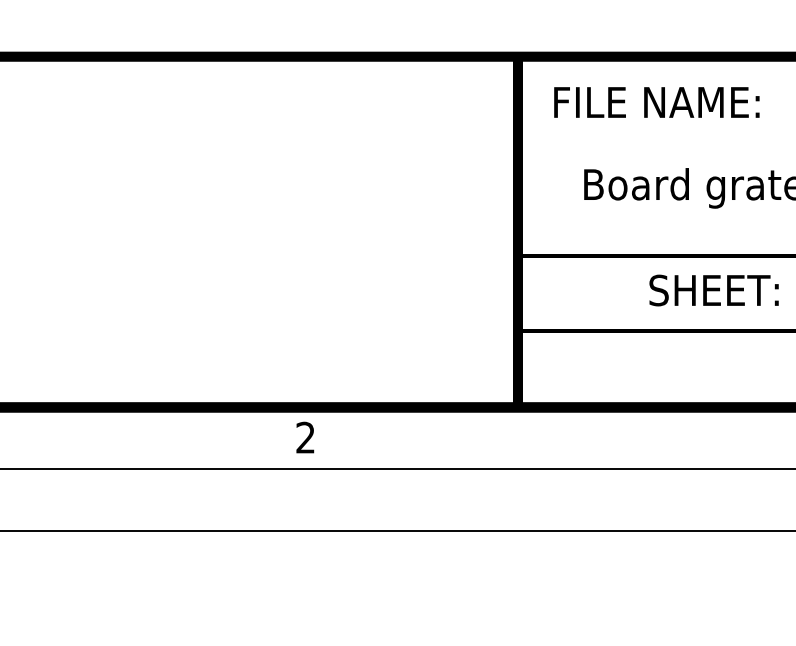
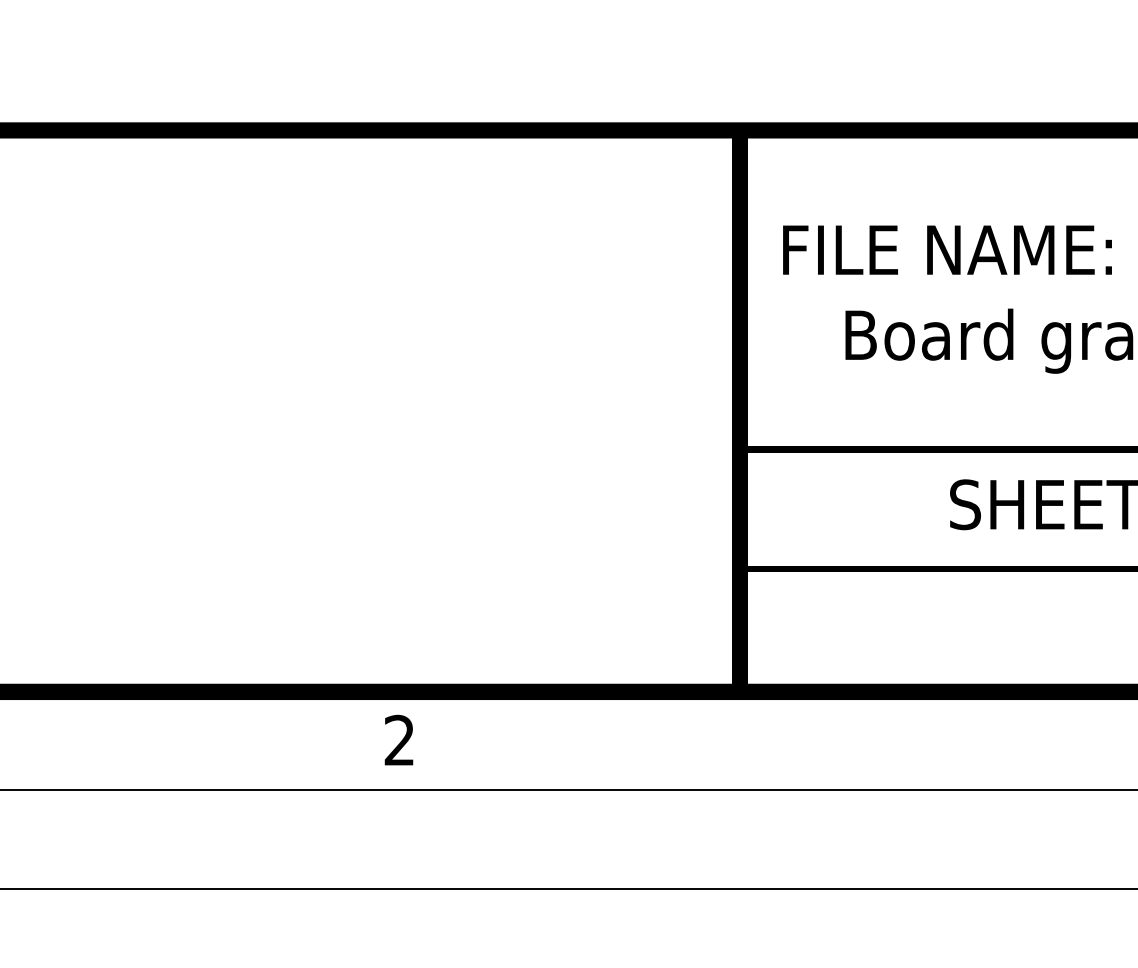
text: (656, 102) -> (946, 250), moved

